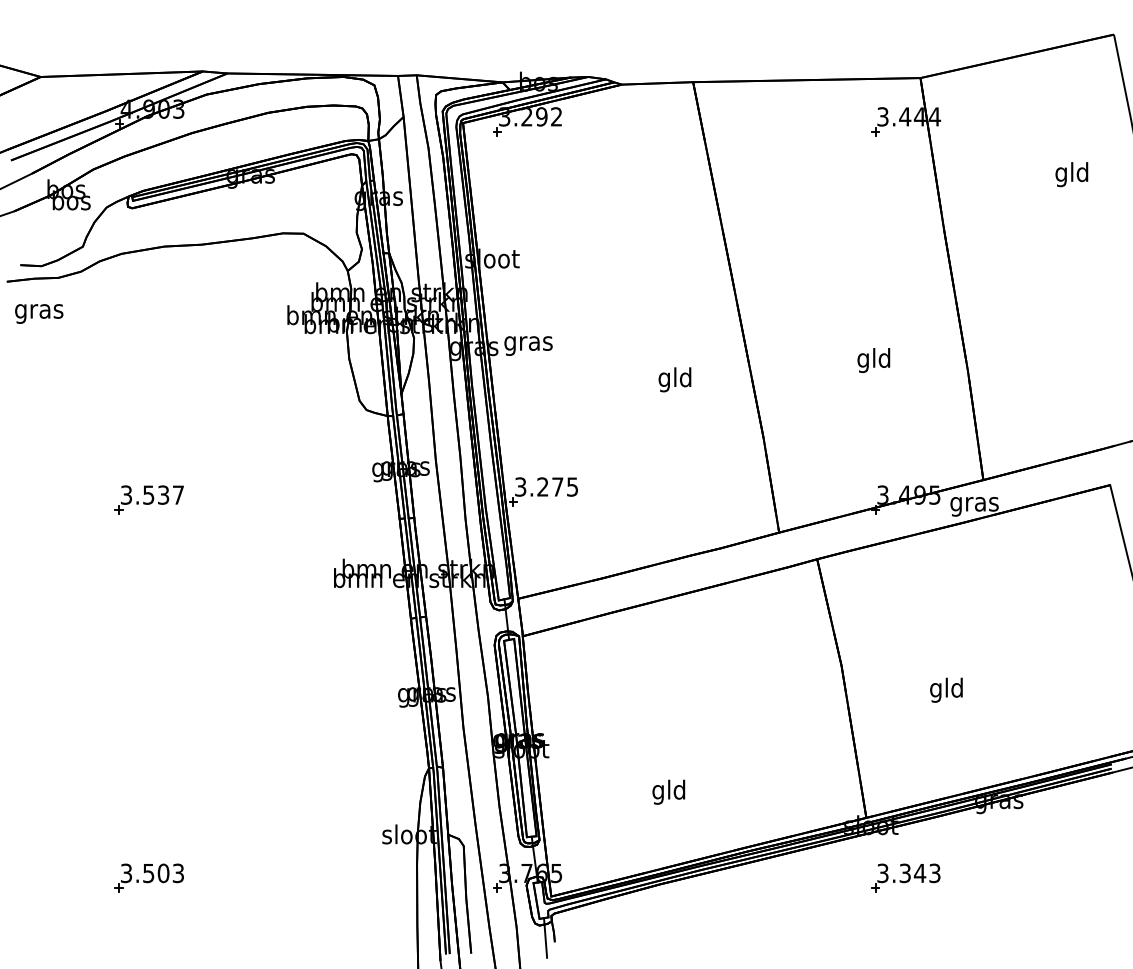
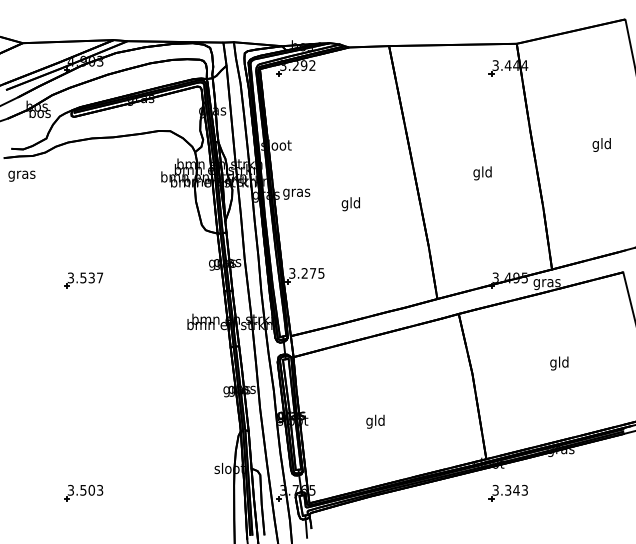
text: (1071, 173) -> (601, 144), moved
text: (873, 360) -> (482, 173), moved
text: (674, 380) -> (350, 204), moved
text: (946, 690) -> (559, 363), moved
text: (668, 791) -> (375, 421), moved

